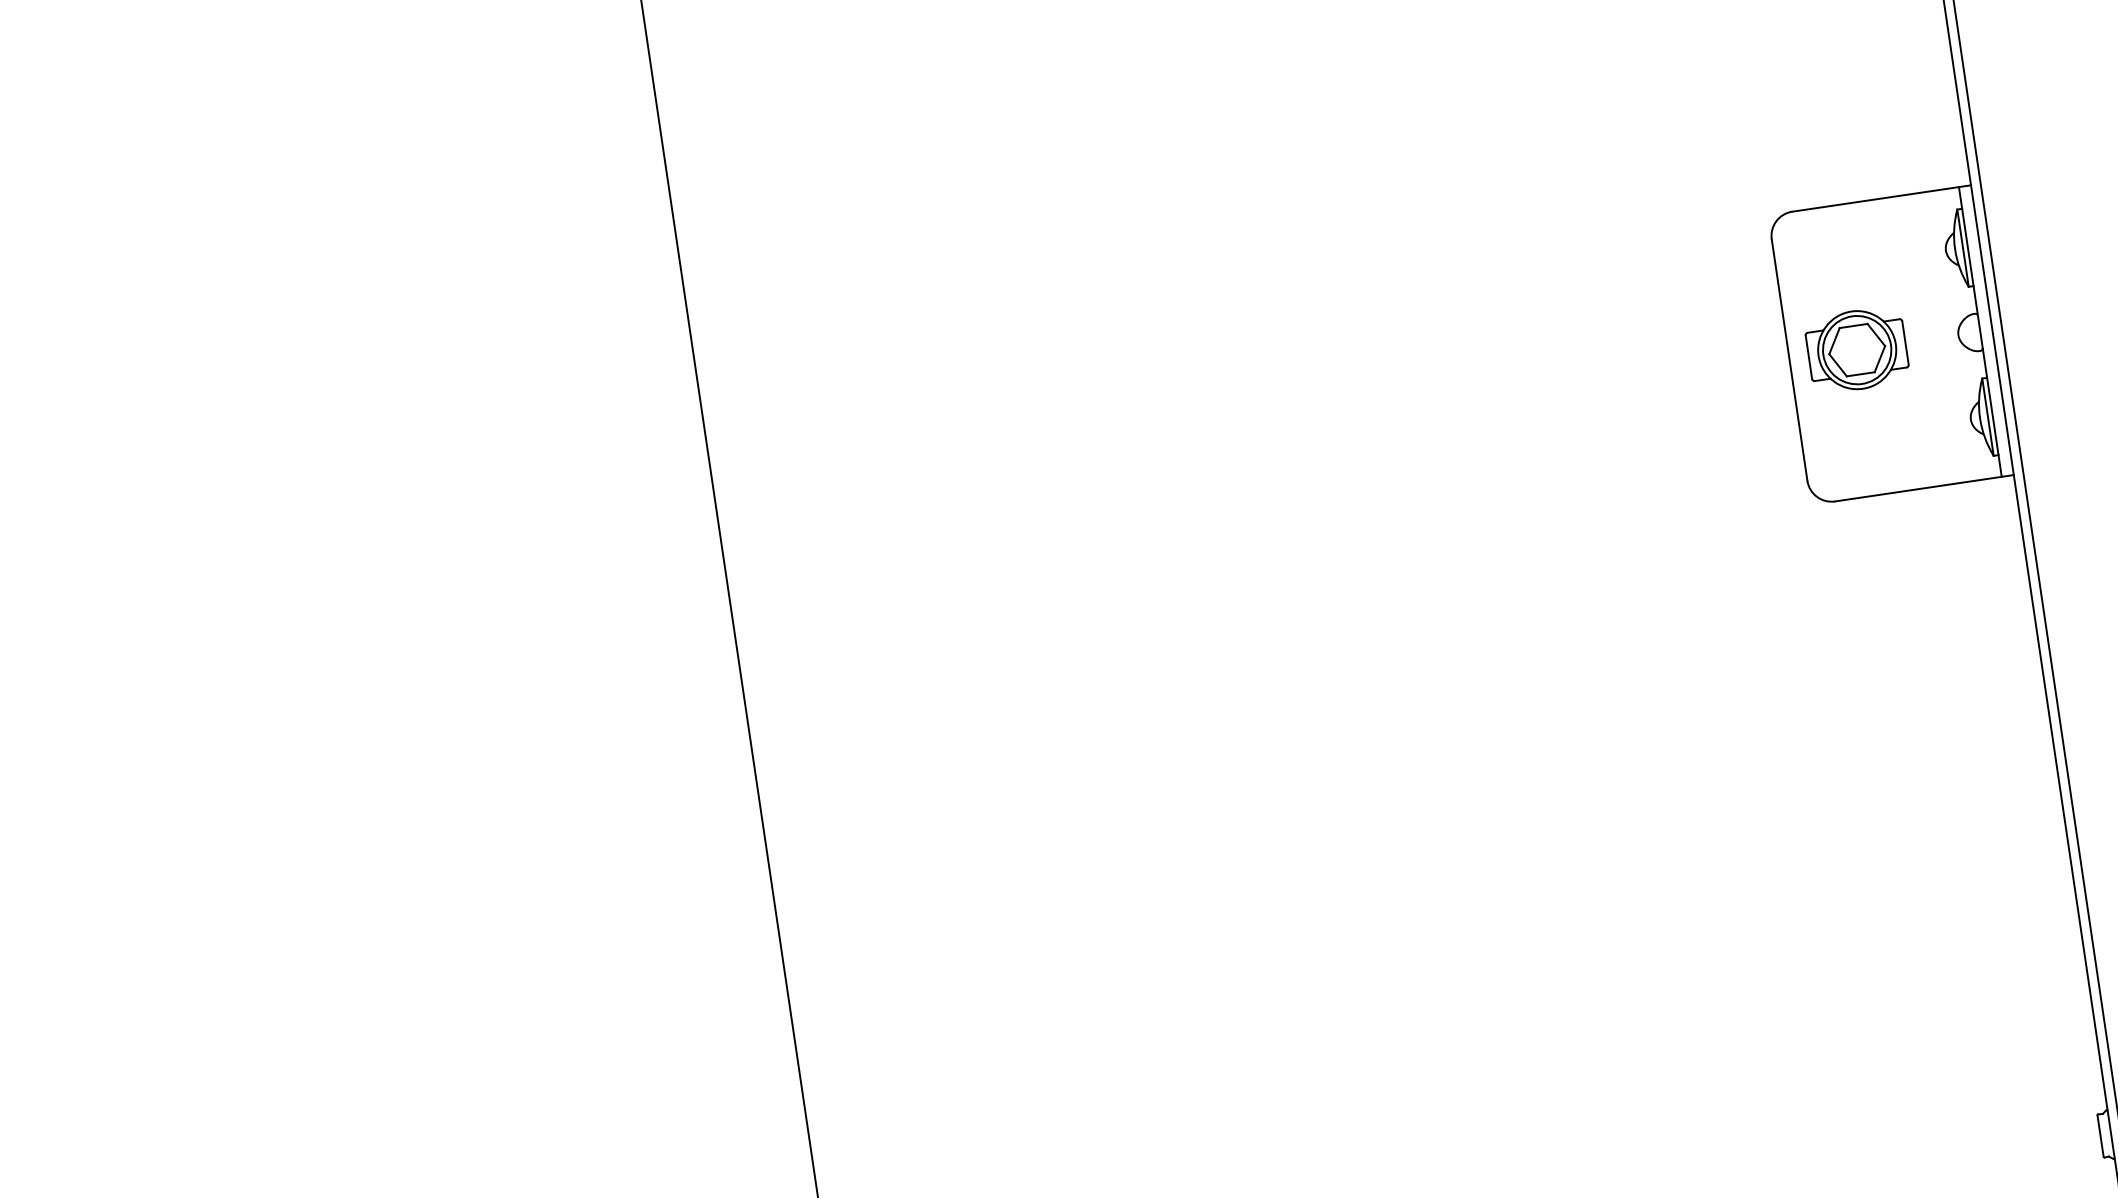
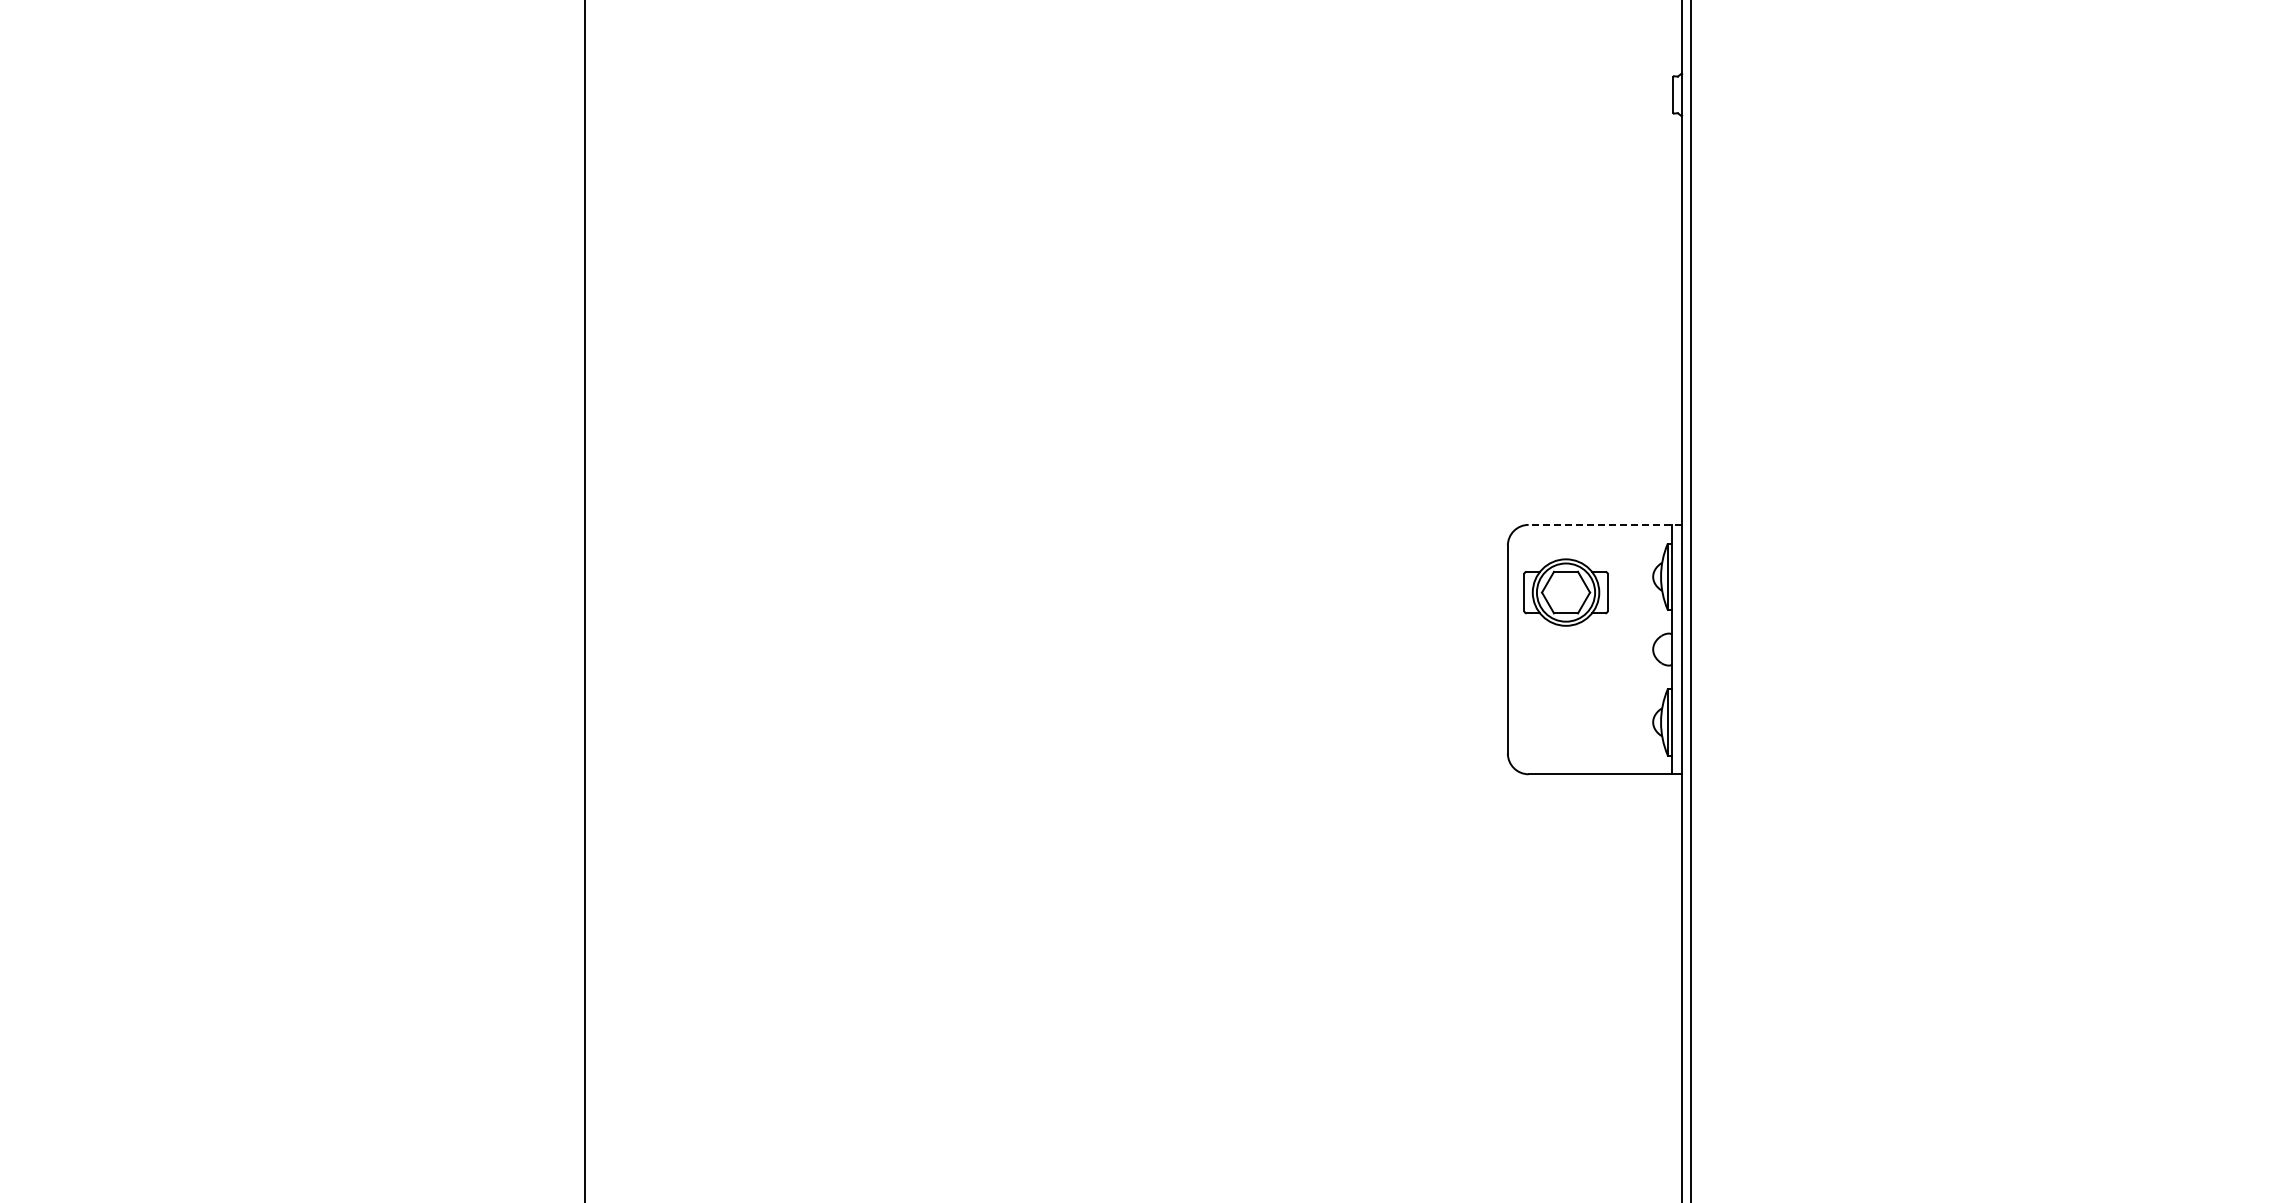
line: (1881, 198) -> (1605, 524), solid -> dashed
part: (1856, 350) -> (1565, 592), moved

